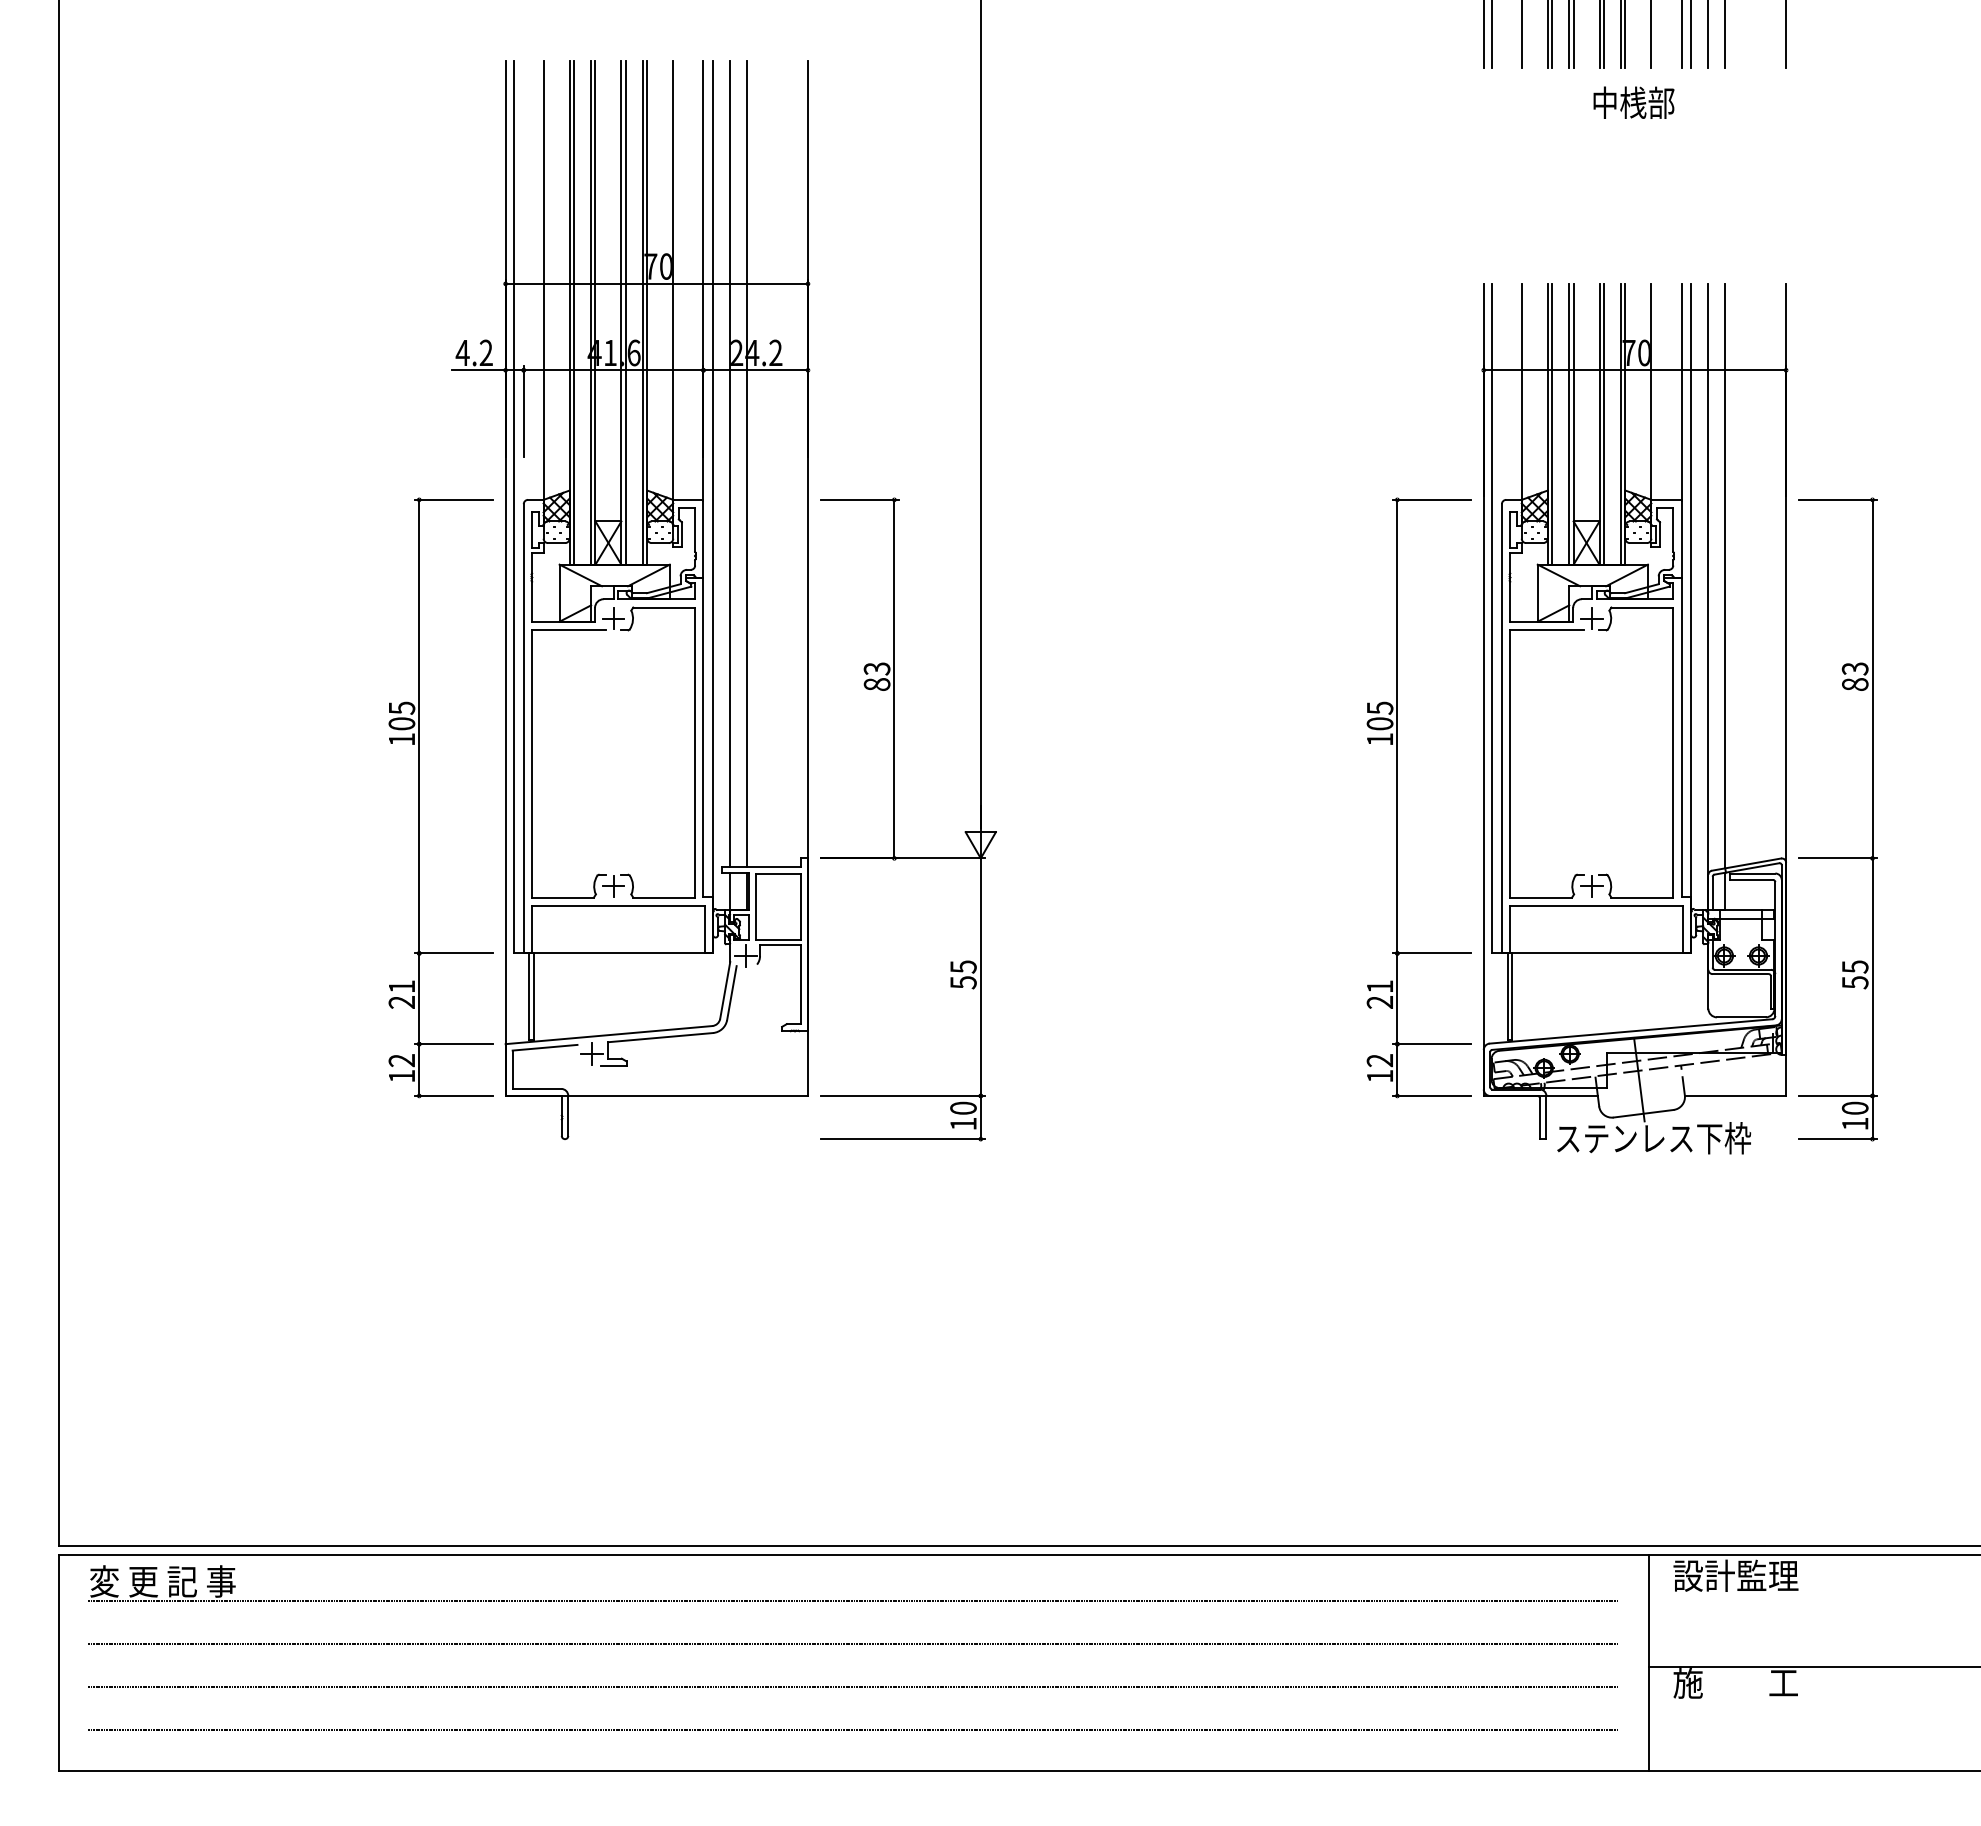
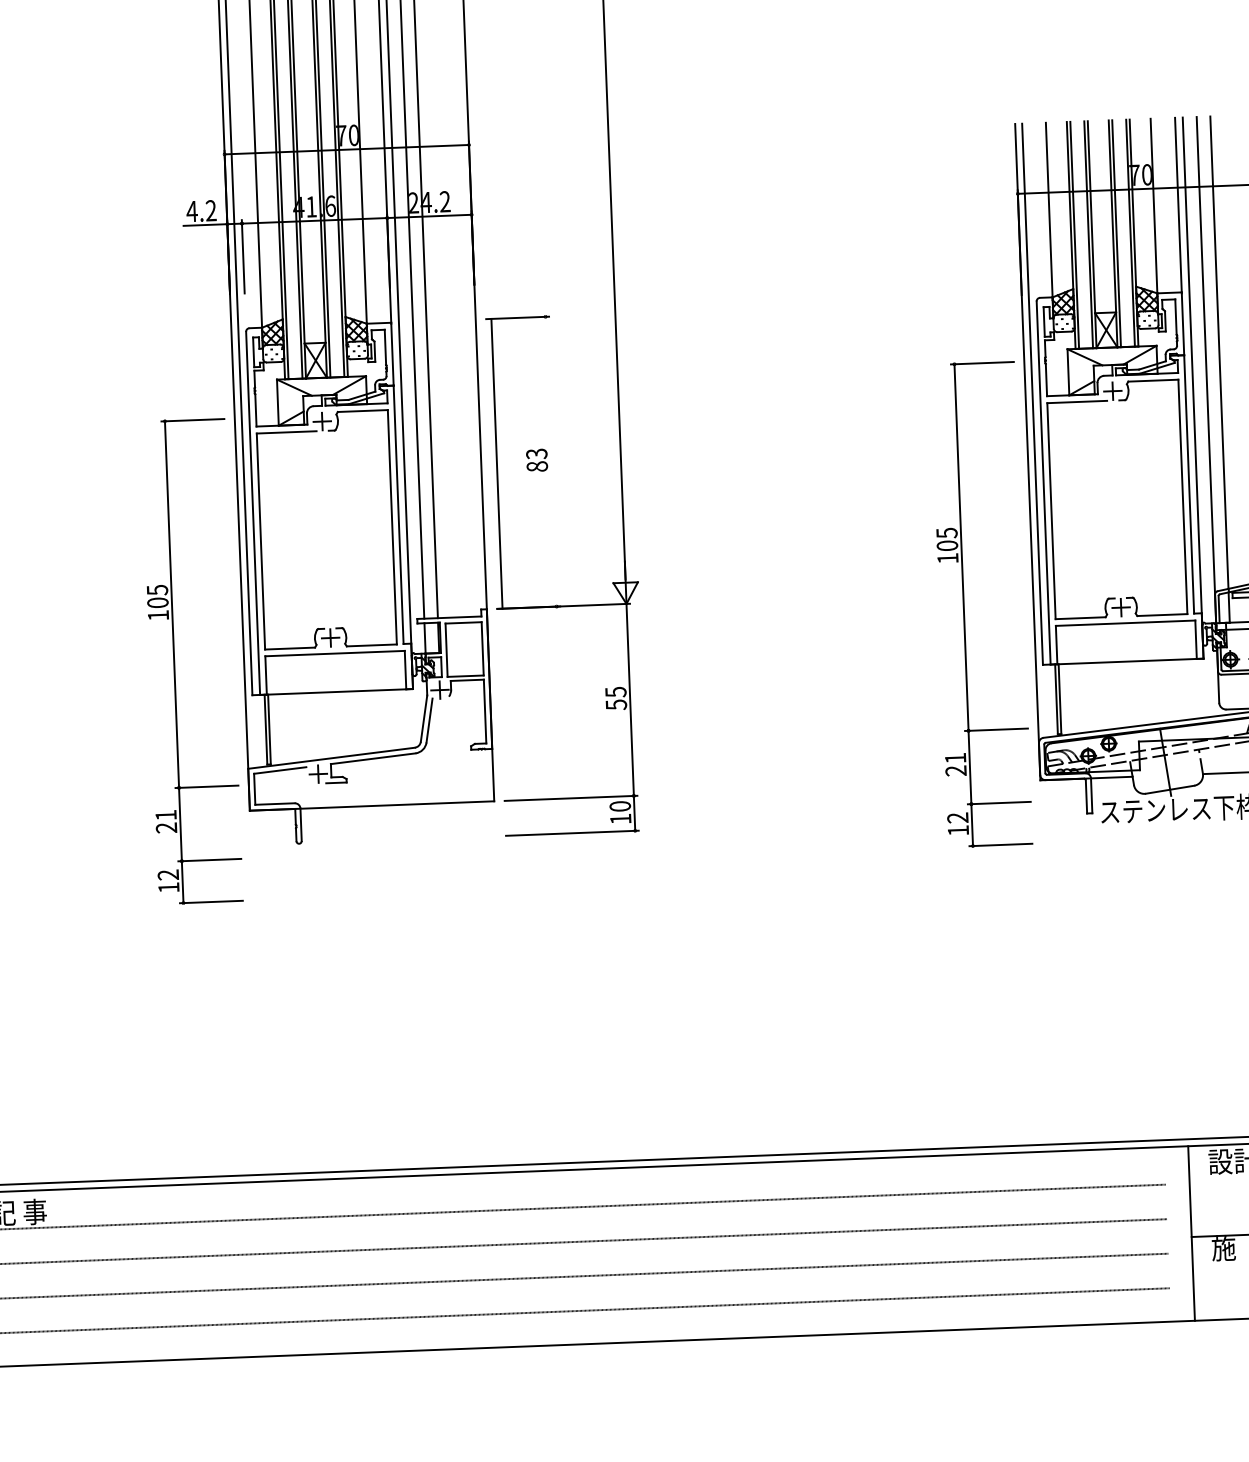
line: (894, 678) -> (497, 463), moved
part: (419, 797) -> (174, 661), moved
part: (1397, 797) -> (963, 604), moved

